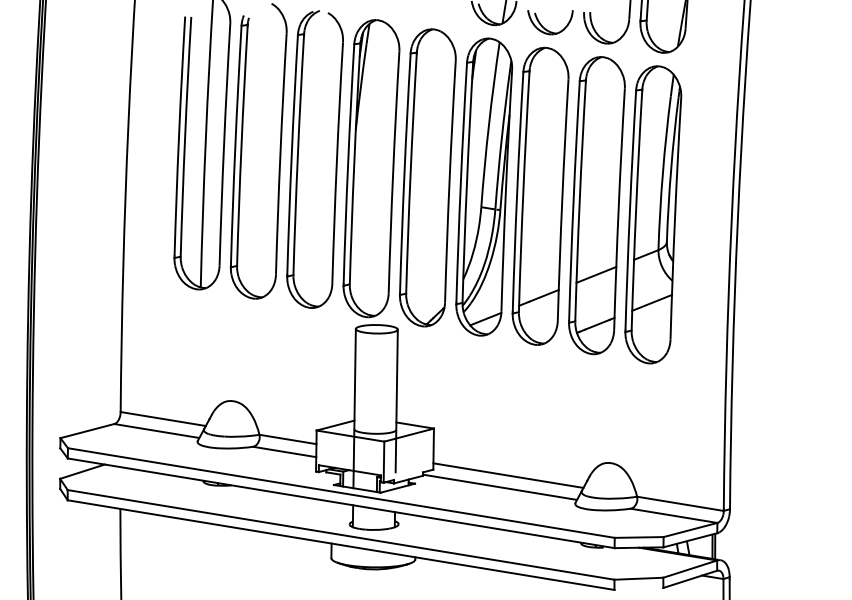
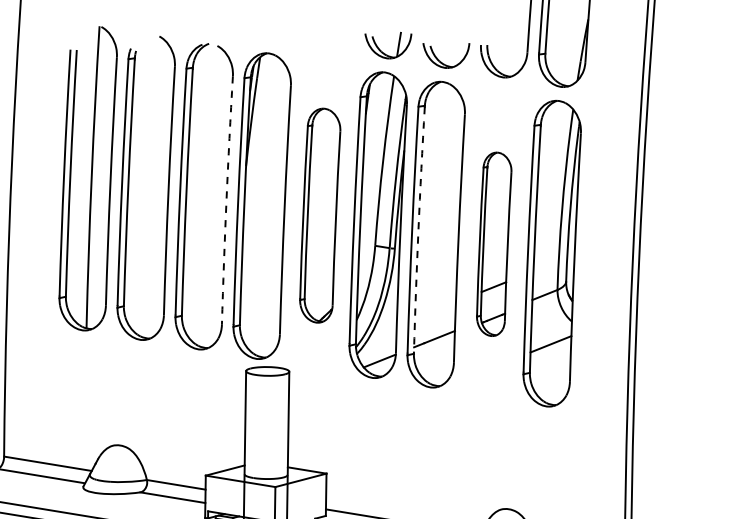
arc: (336, 163) -> (226, 200), solid -> dashed
part: (427, 177) -> (319, 215), size x0.7
arc: (523, 192) -> (418, 230), solid -> dashed
part: (596, 205) -> (493, 244), size x0.6

